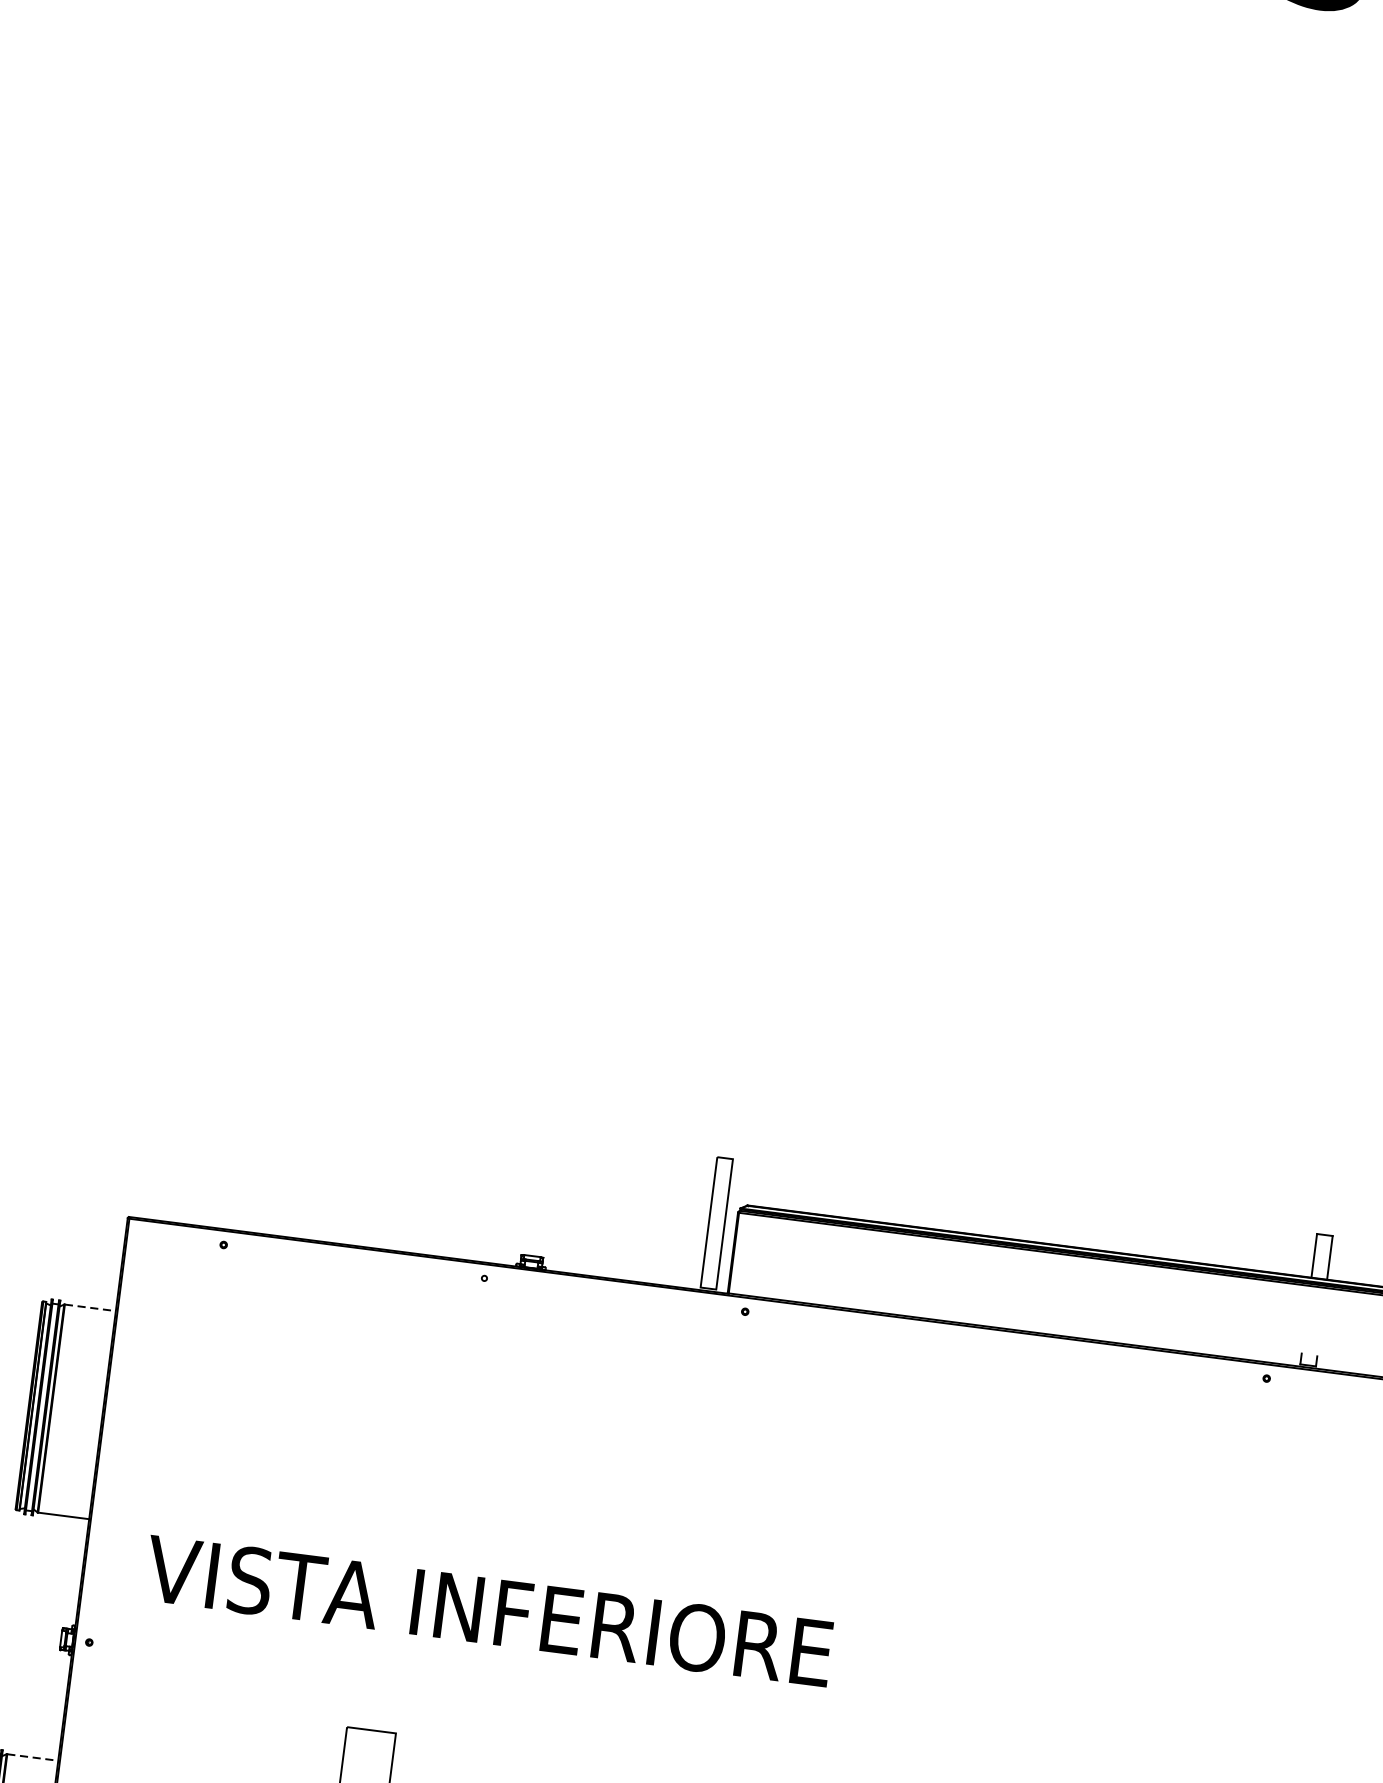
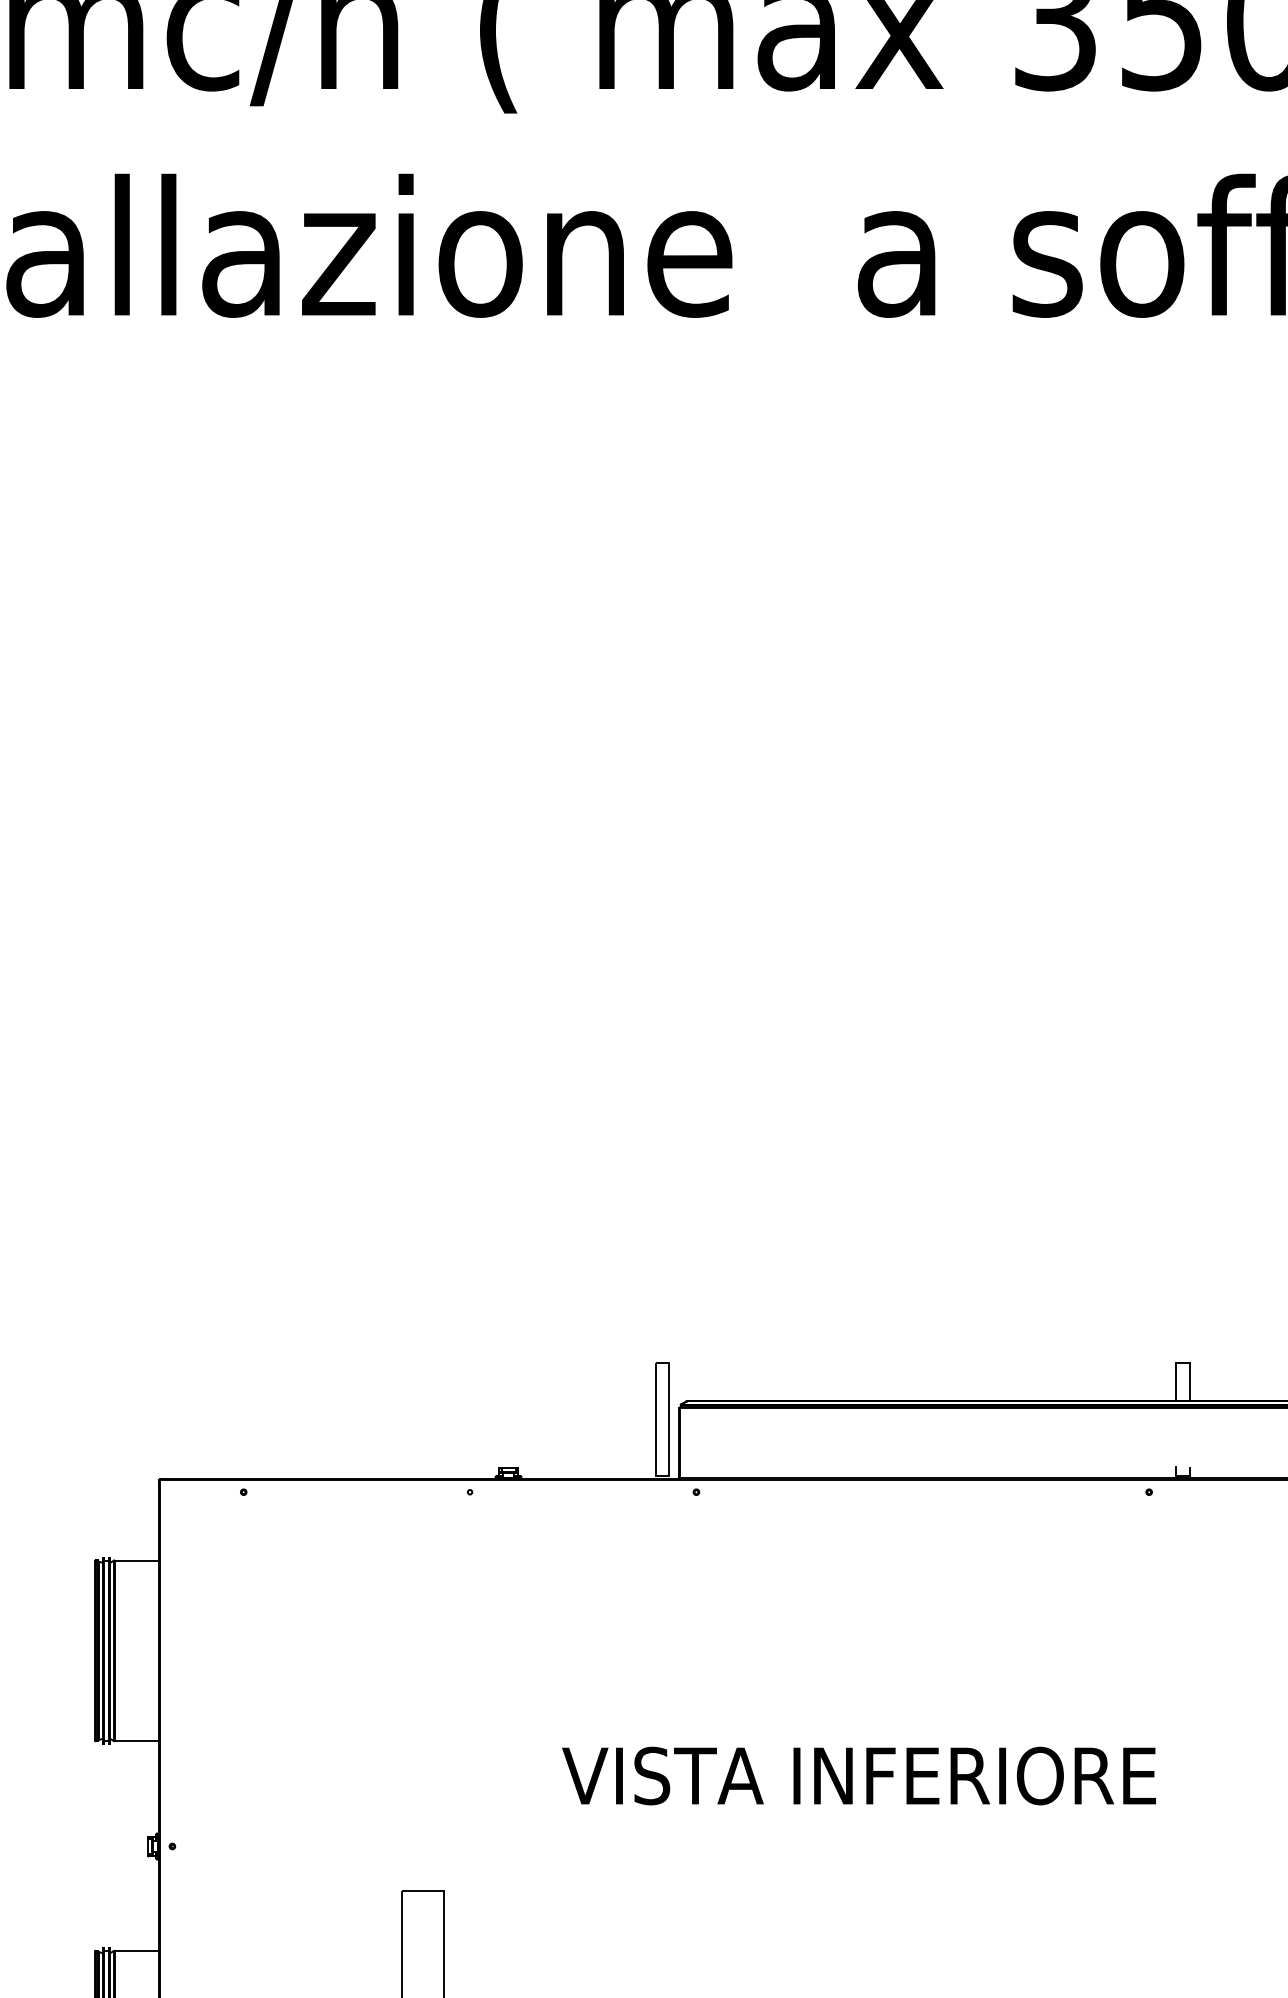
line: (91, 1307) -> (137, 1560), dashed -> solid
text: (488, 1610) -> (858, 1775), moved
line: (33, 1757) -> (137, 1950), dashed -> solid

